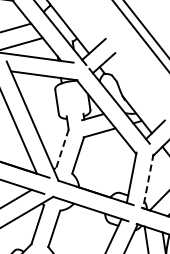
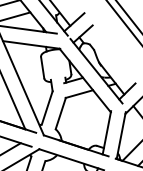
line: (62, 149) -> (47, 108), dashed -> solid
line: (148, 181) -> (121, 135), dashed -> solid

